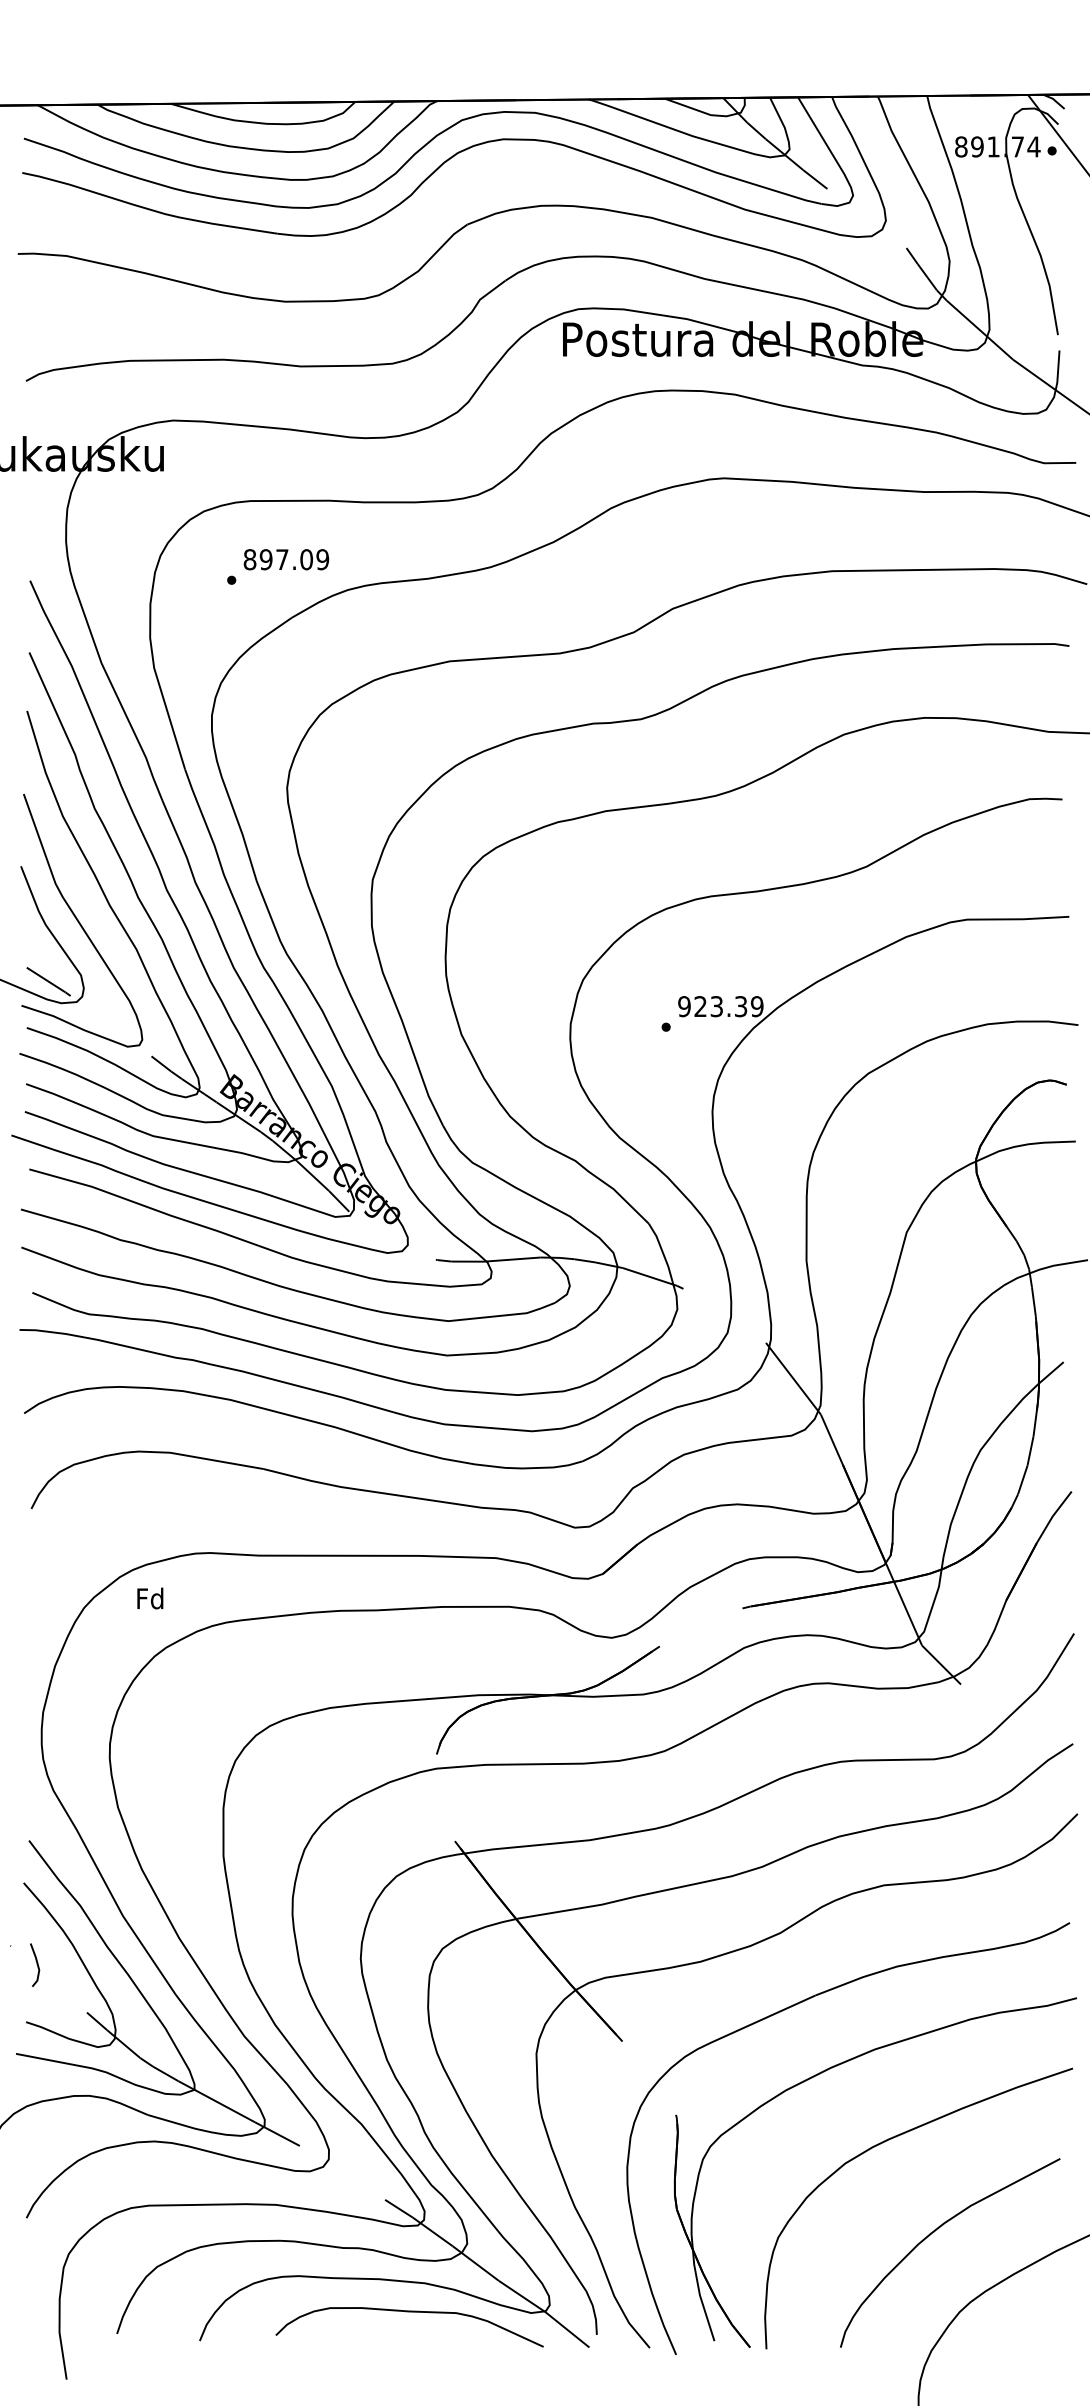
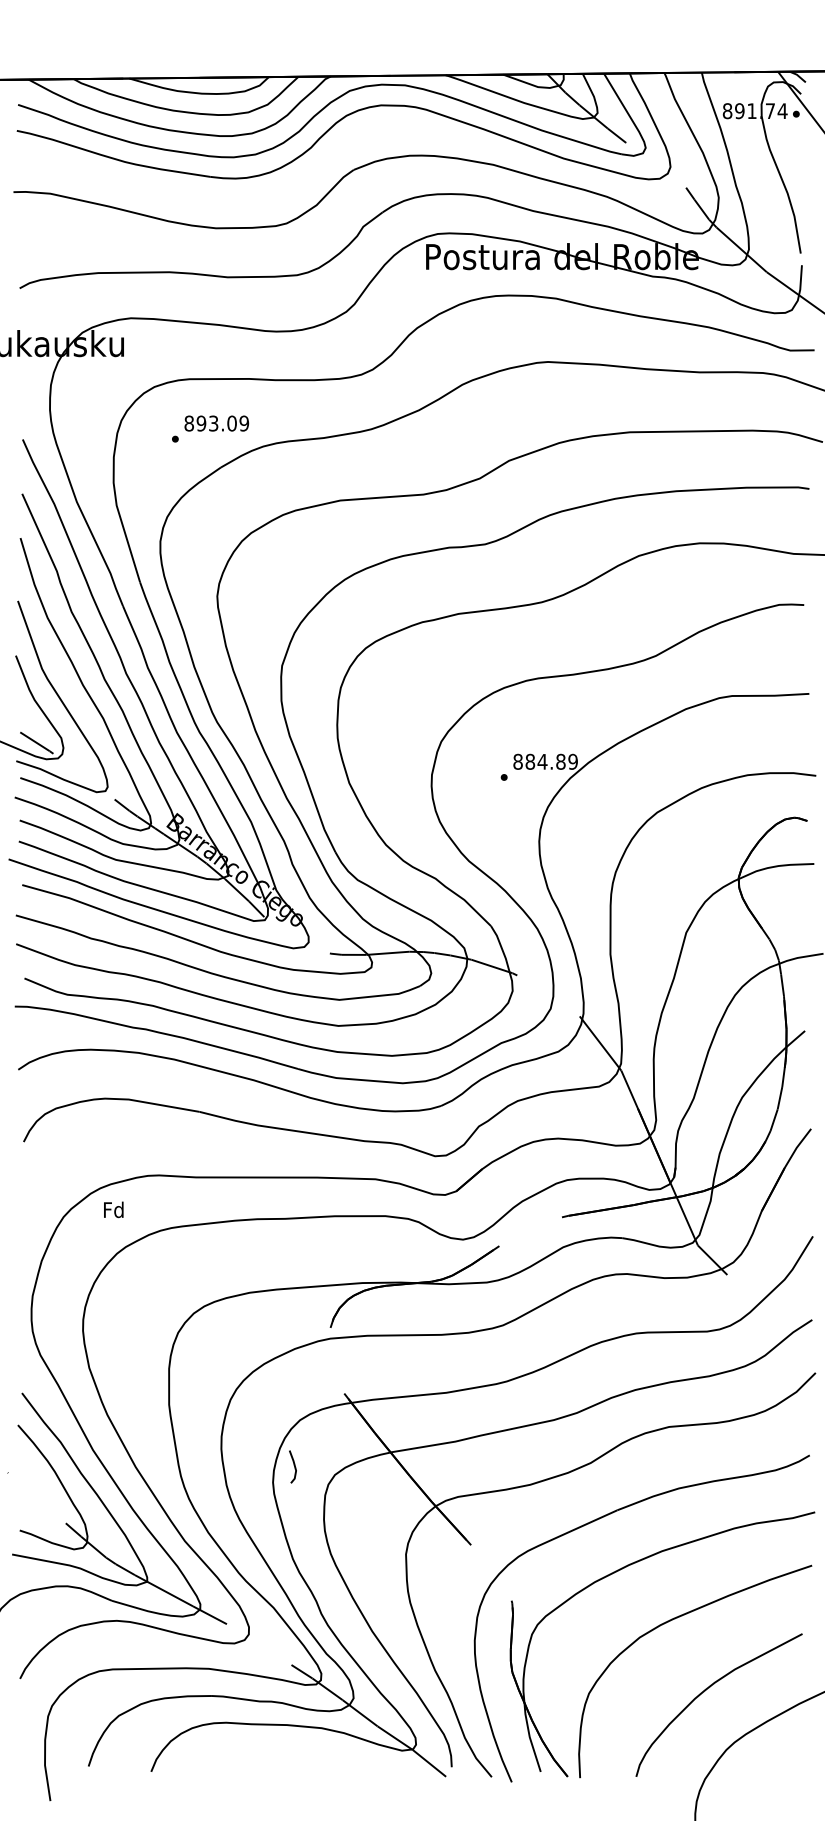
text: (282, 559) -> (213, 423), 897.09 -> 893.09
text: (712, 1006) -> (539, 761), 923.39 -> 884.89
line: (36, 1964) -> (294, 1466), moved
curve: (409, 2312) -> (309, 1750), removed

